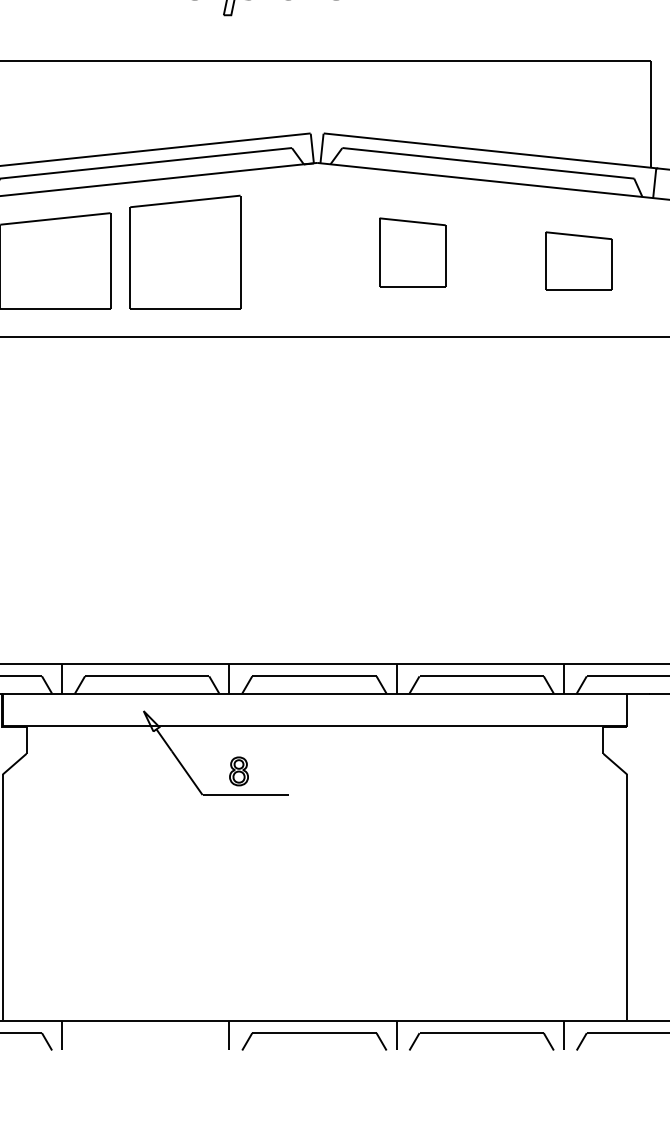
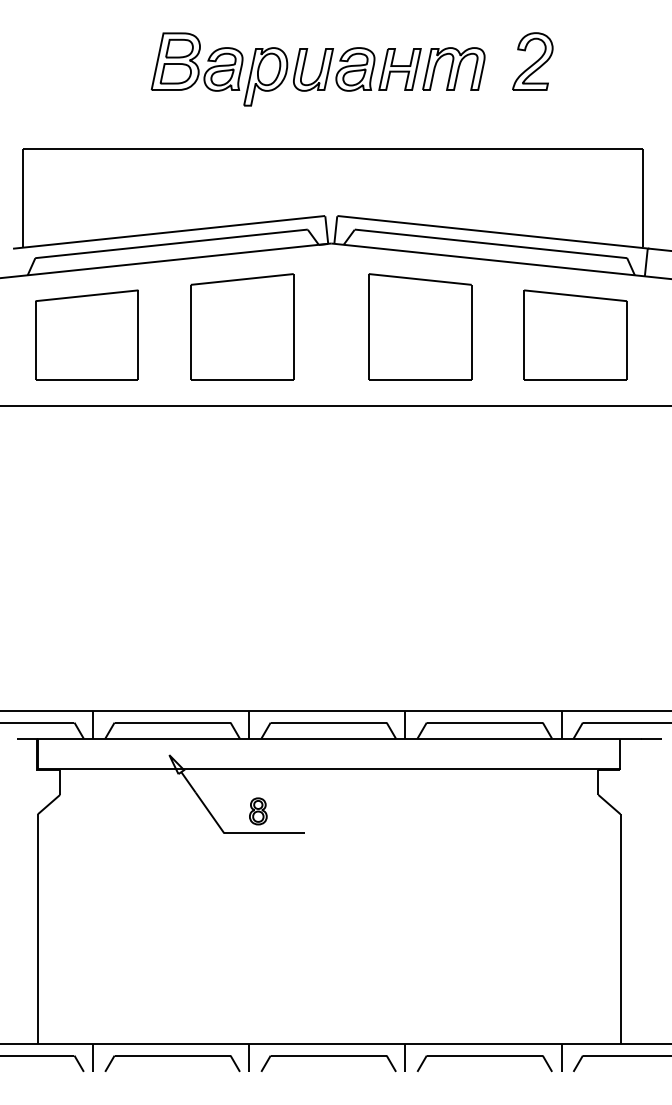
part: (185, 251) -> (242, 326), moved
part: (412, 251) -> (420, 326), size x1.67
part: (578, 260) -> (575, 334), size x1.67
part: (147, 1034) -> (172, 1056), added

